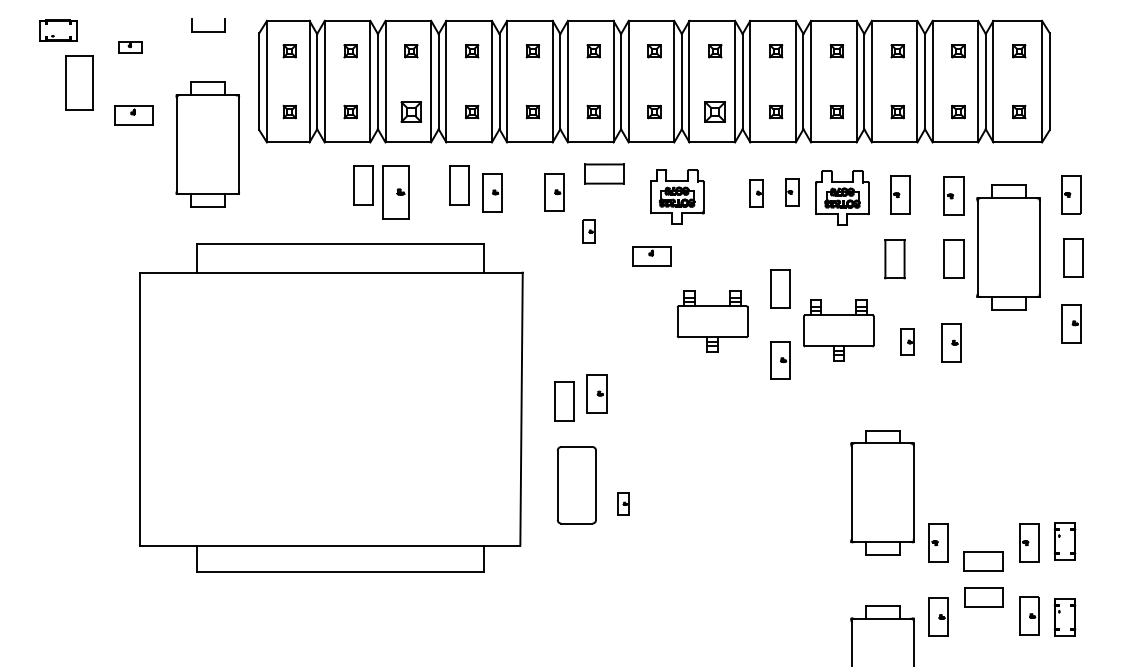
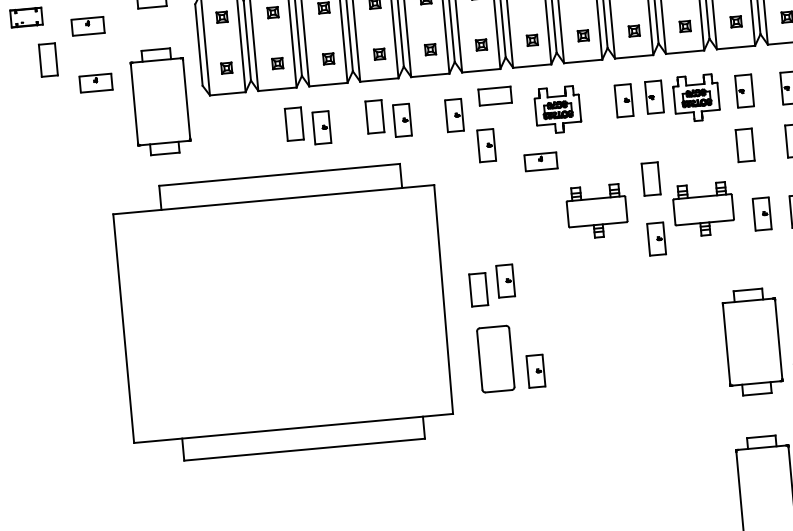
part: (129, 47) -> (87, 26), size x1.67
part: (79, 82) -> (48, 59), size x0.71
part: (411, 111) -> (328, 58), size x0.62
part: (715, 111) -> (583, 35), size x0.62
part: (395, 192) -> (321, 127), size x0.71
part: (756, 192) -> (624, 100), size x1.43
part: (792, 192) -> (654, 97), size x1.43
part: (588, 231) -> (486, 145), size x1.67
part: (907, 341) -> (761, 213), size x1.43
part: (623, 503) -> (536, 370), size x1.67

